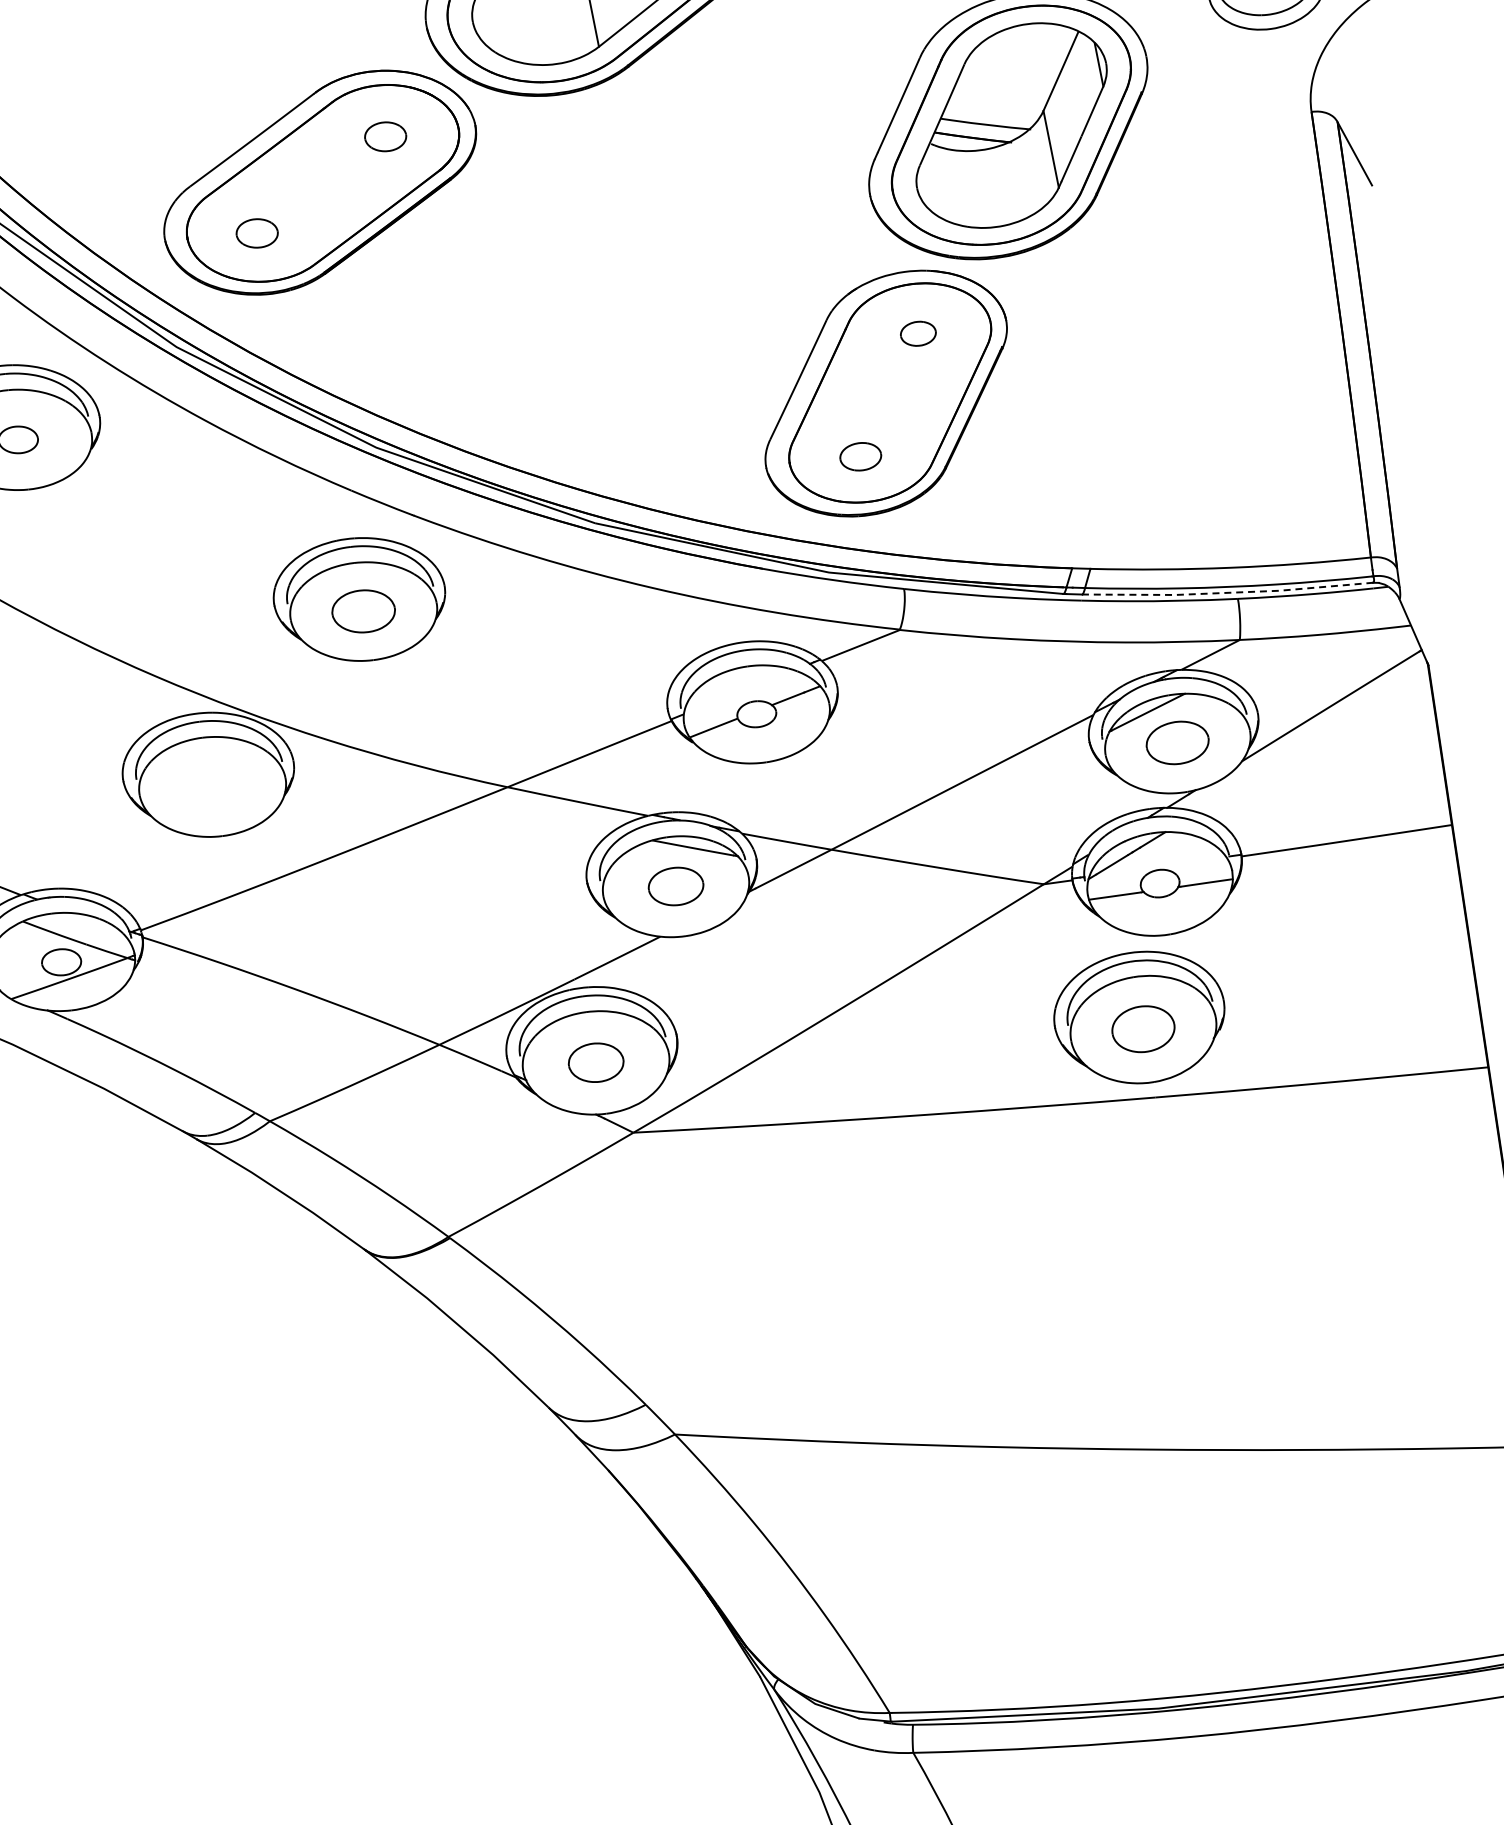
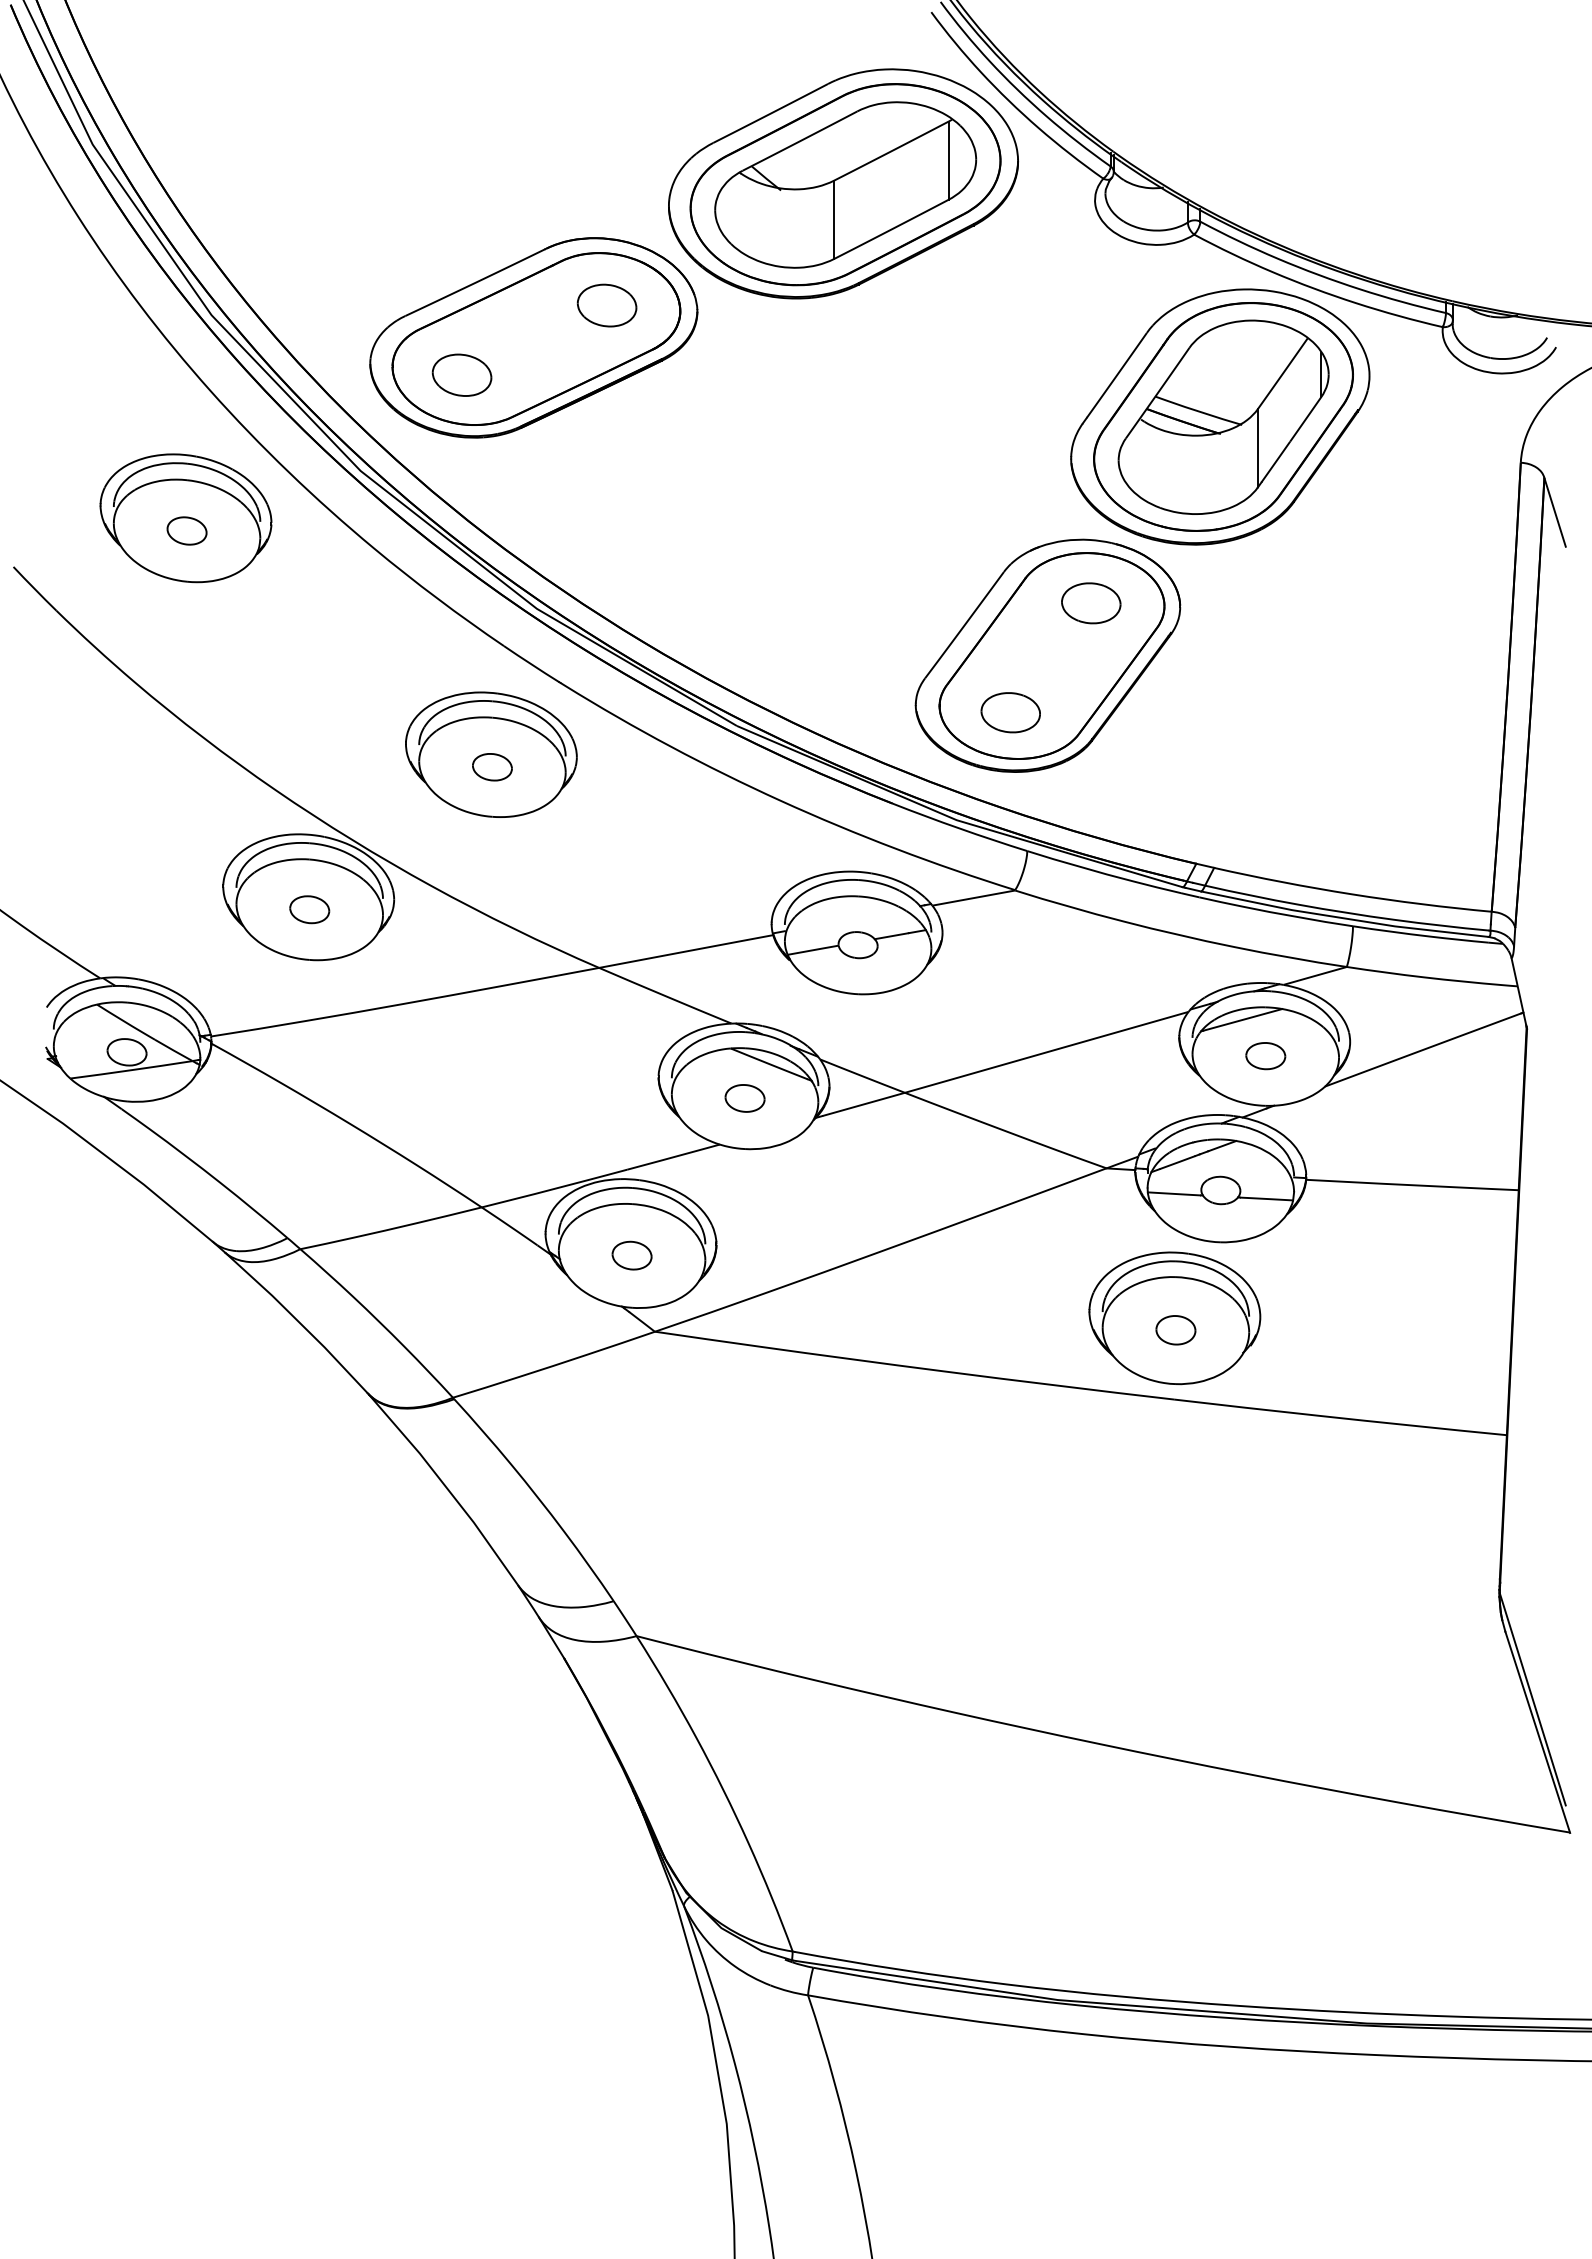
part: (385, 136) -> (606, 305), size x1.43
part: (256, 232) -> (461, 374), size x1.43
part: (918, 333) -> (1091, 603), size x1.67
part: (860, 456) -> (1010, 712), size x1.43
line: (1228, 592) -> (1344, 918), dashed -> solid
part: (363, 611) -> (492, 767), size x0.62
part: (1177, 743) -> (1265, 1056), size x0.62
part: (212, 786) -> (309, 909), added
part: (675, 886) -> (744, 1098), size x0.71
part: (1143, 1029) -> (1175, 1330), size x0.62
part: (595, 1062) -> (631, 1255), size x0.71

